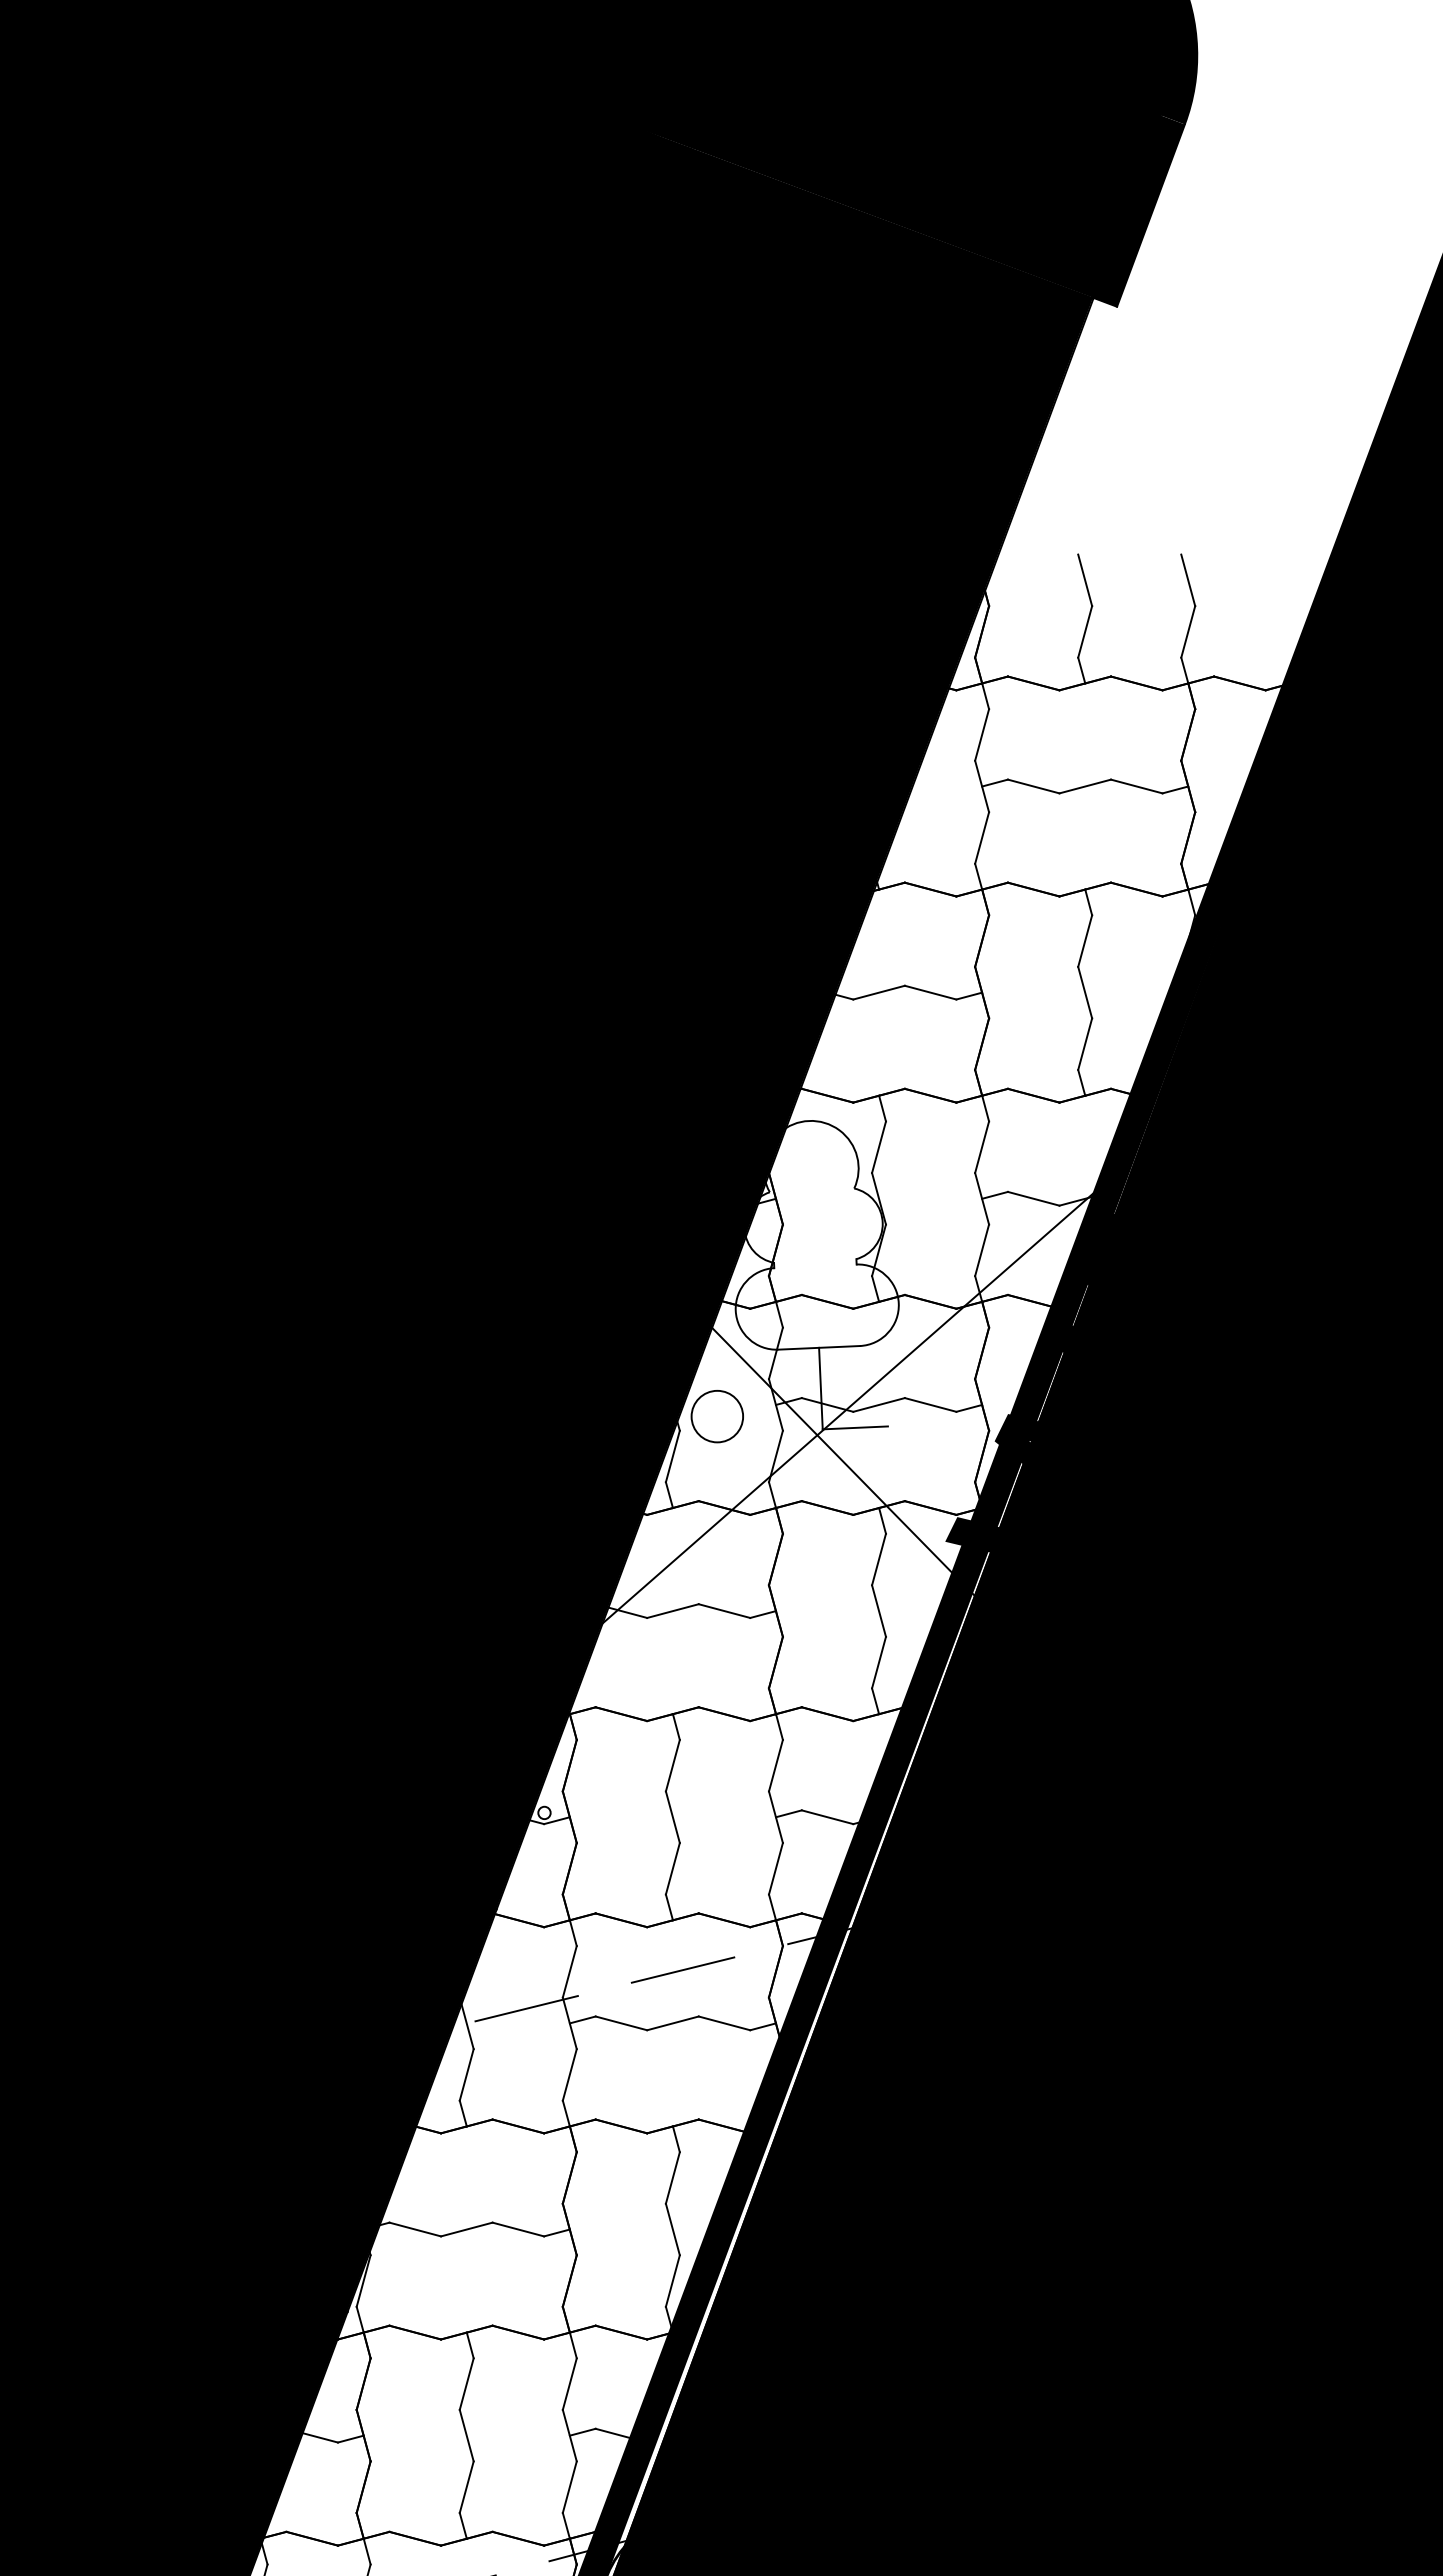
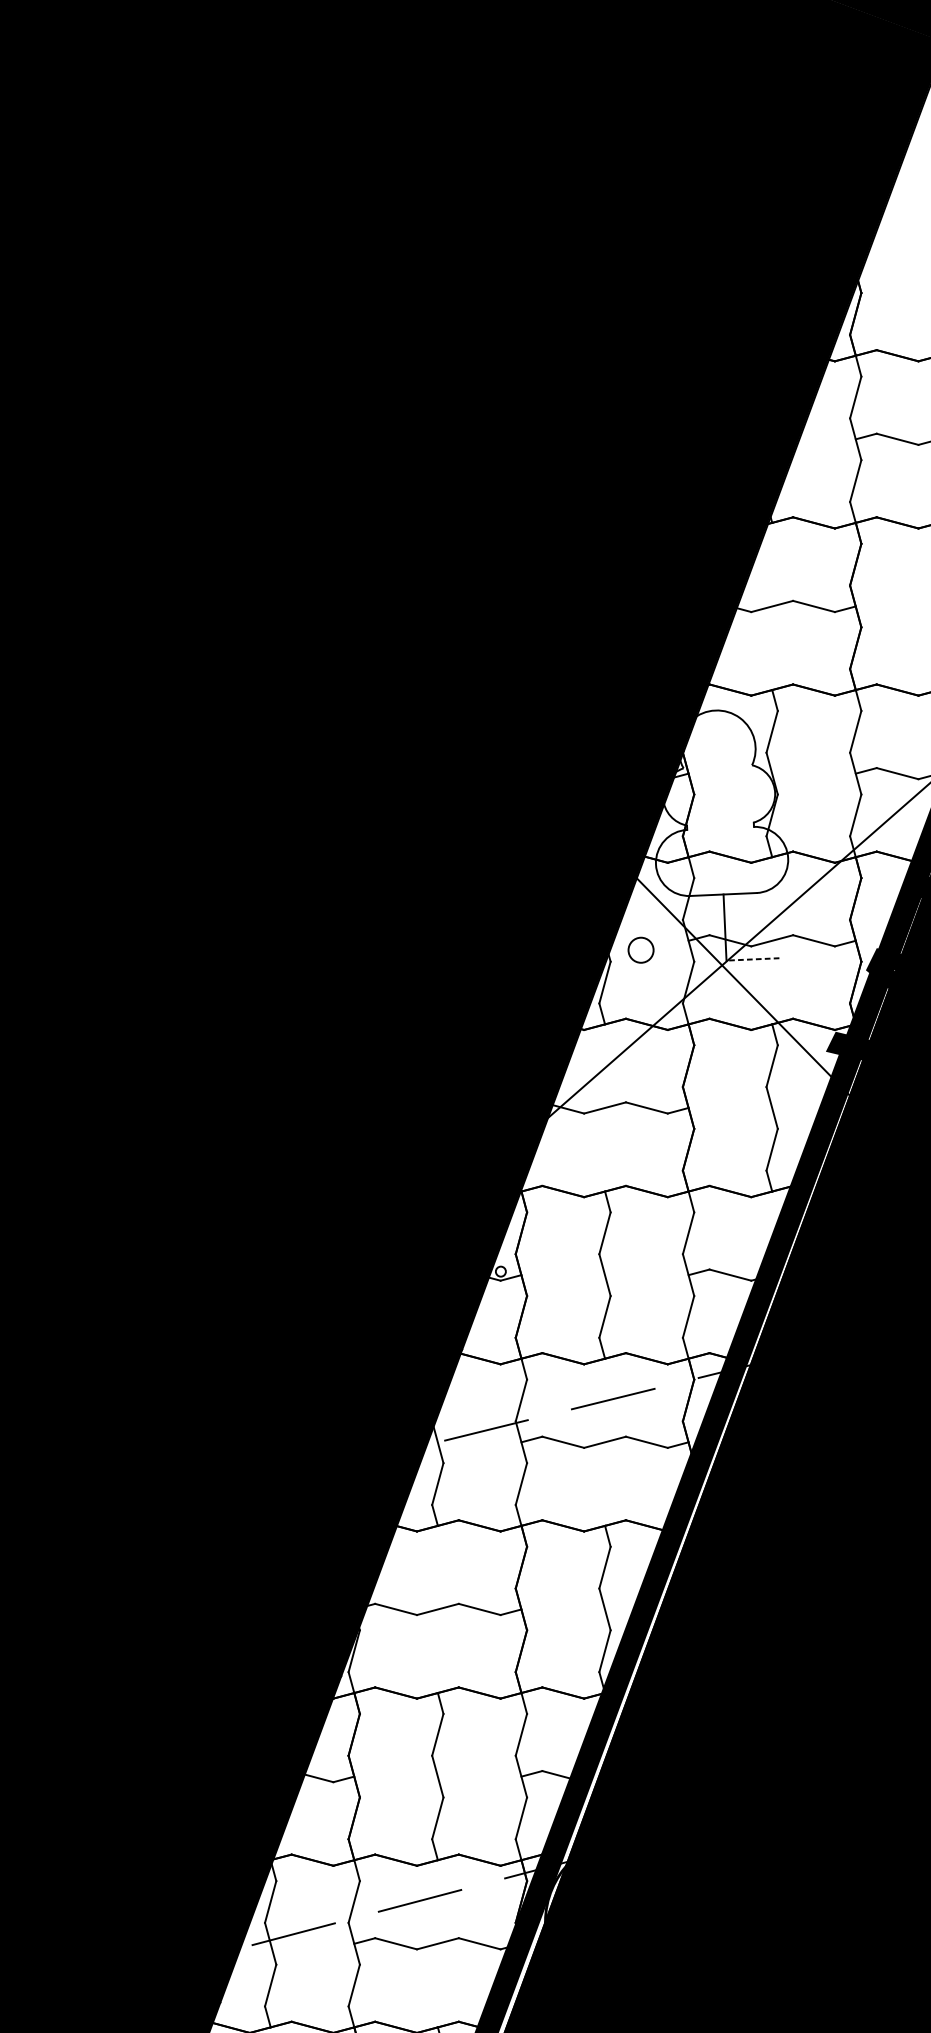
circle: (717, 1416) -> (641, 950), size x0.6
line: (855, 1427) -> (753, 959), solid -> dashed

